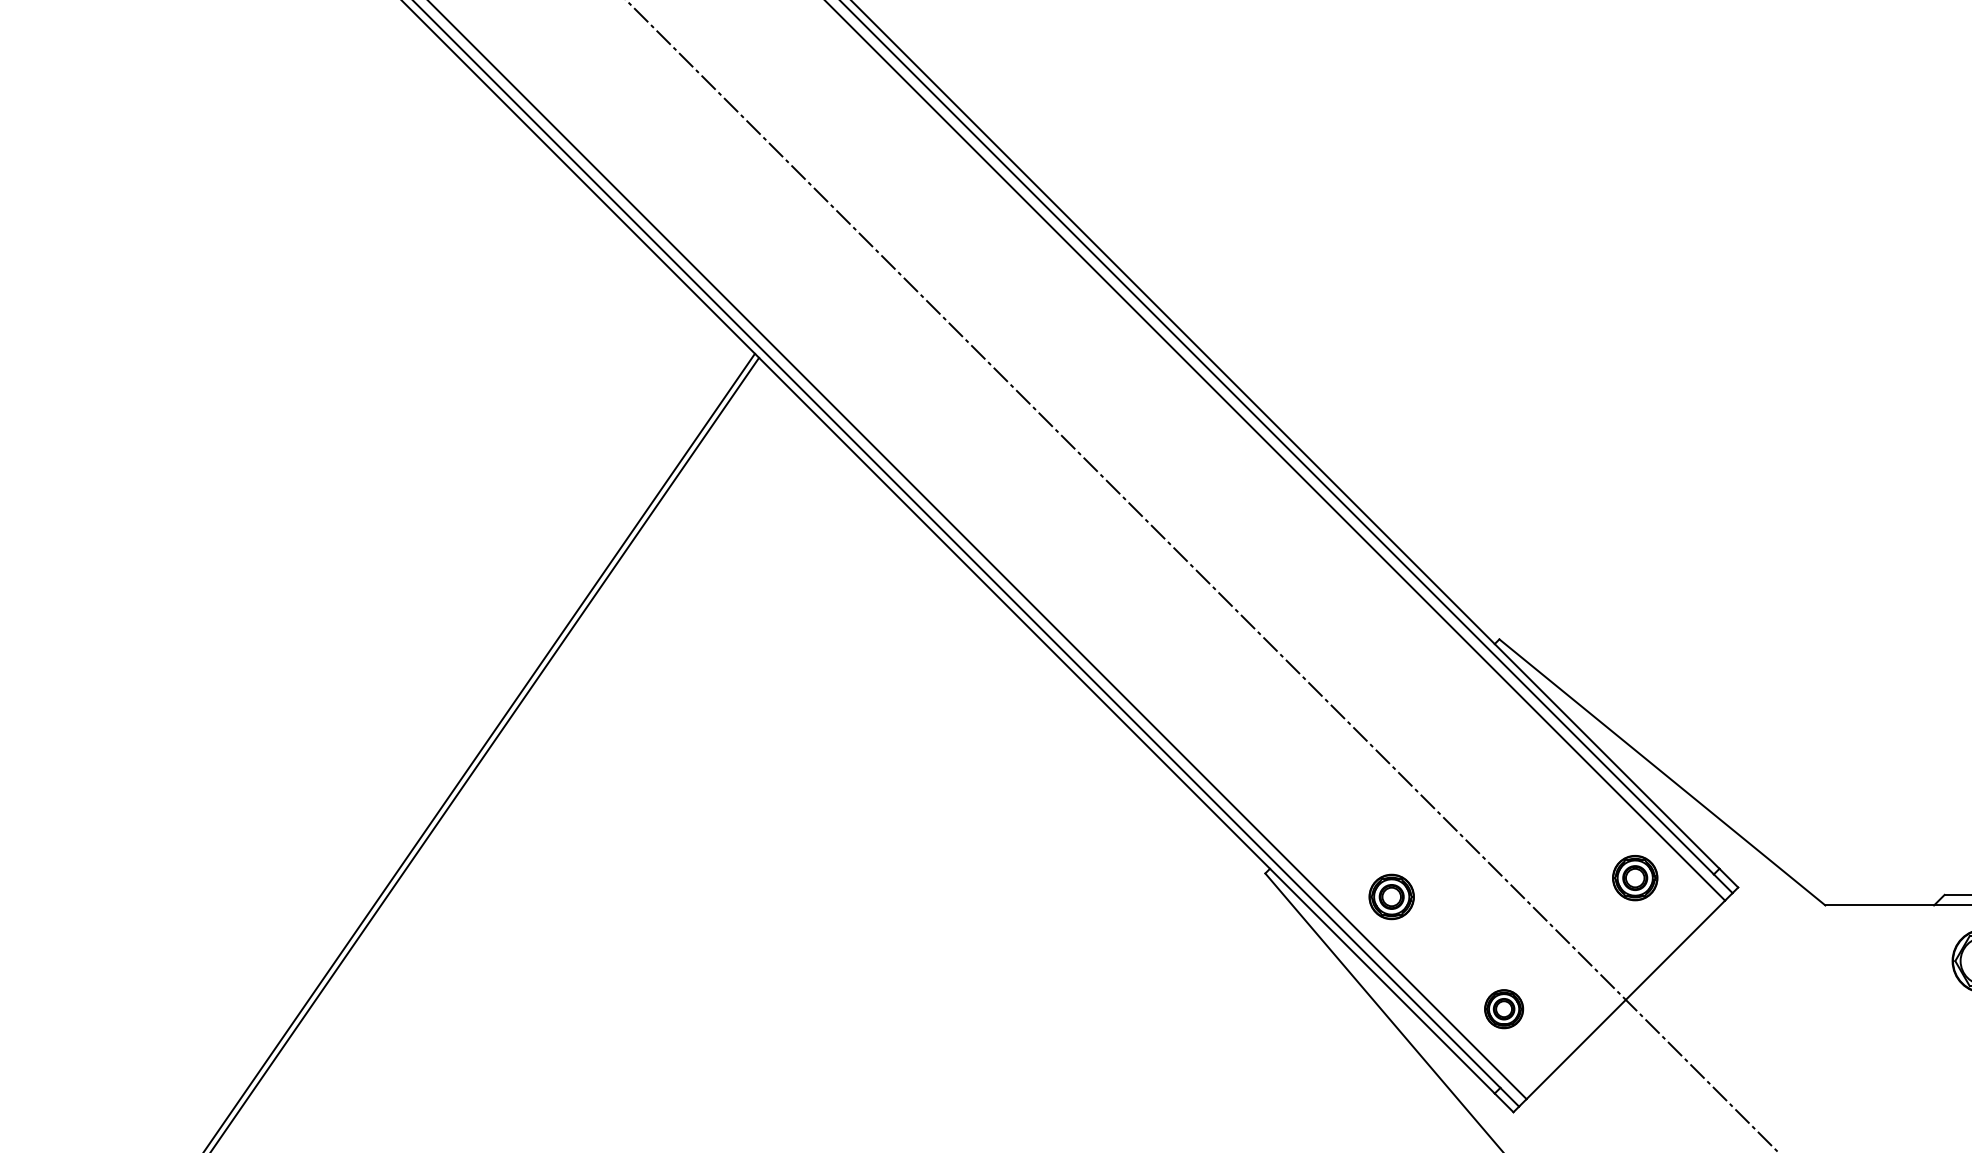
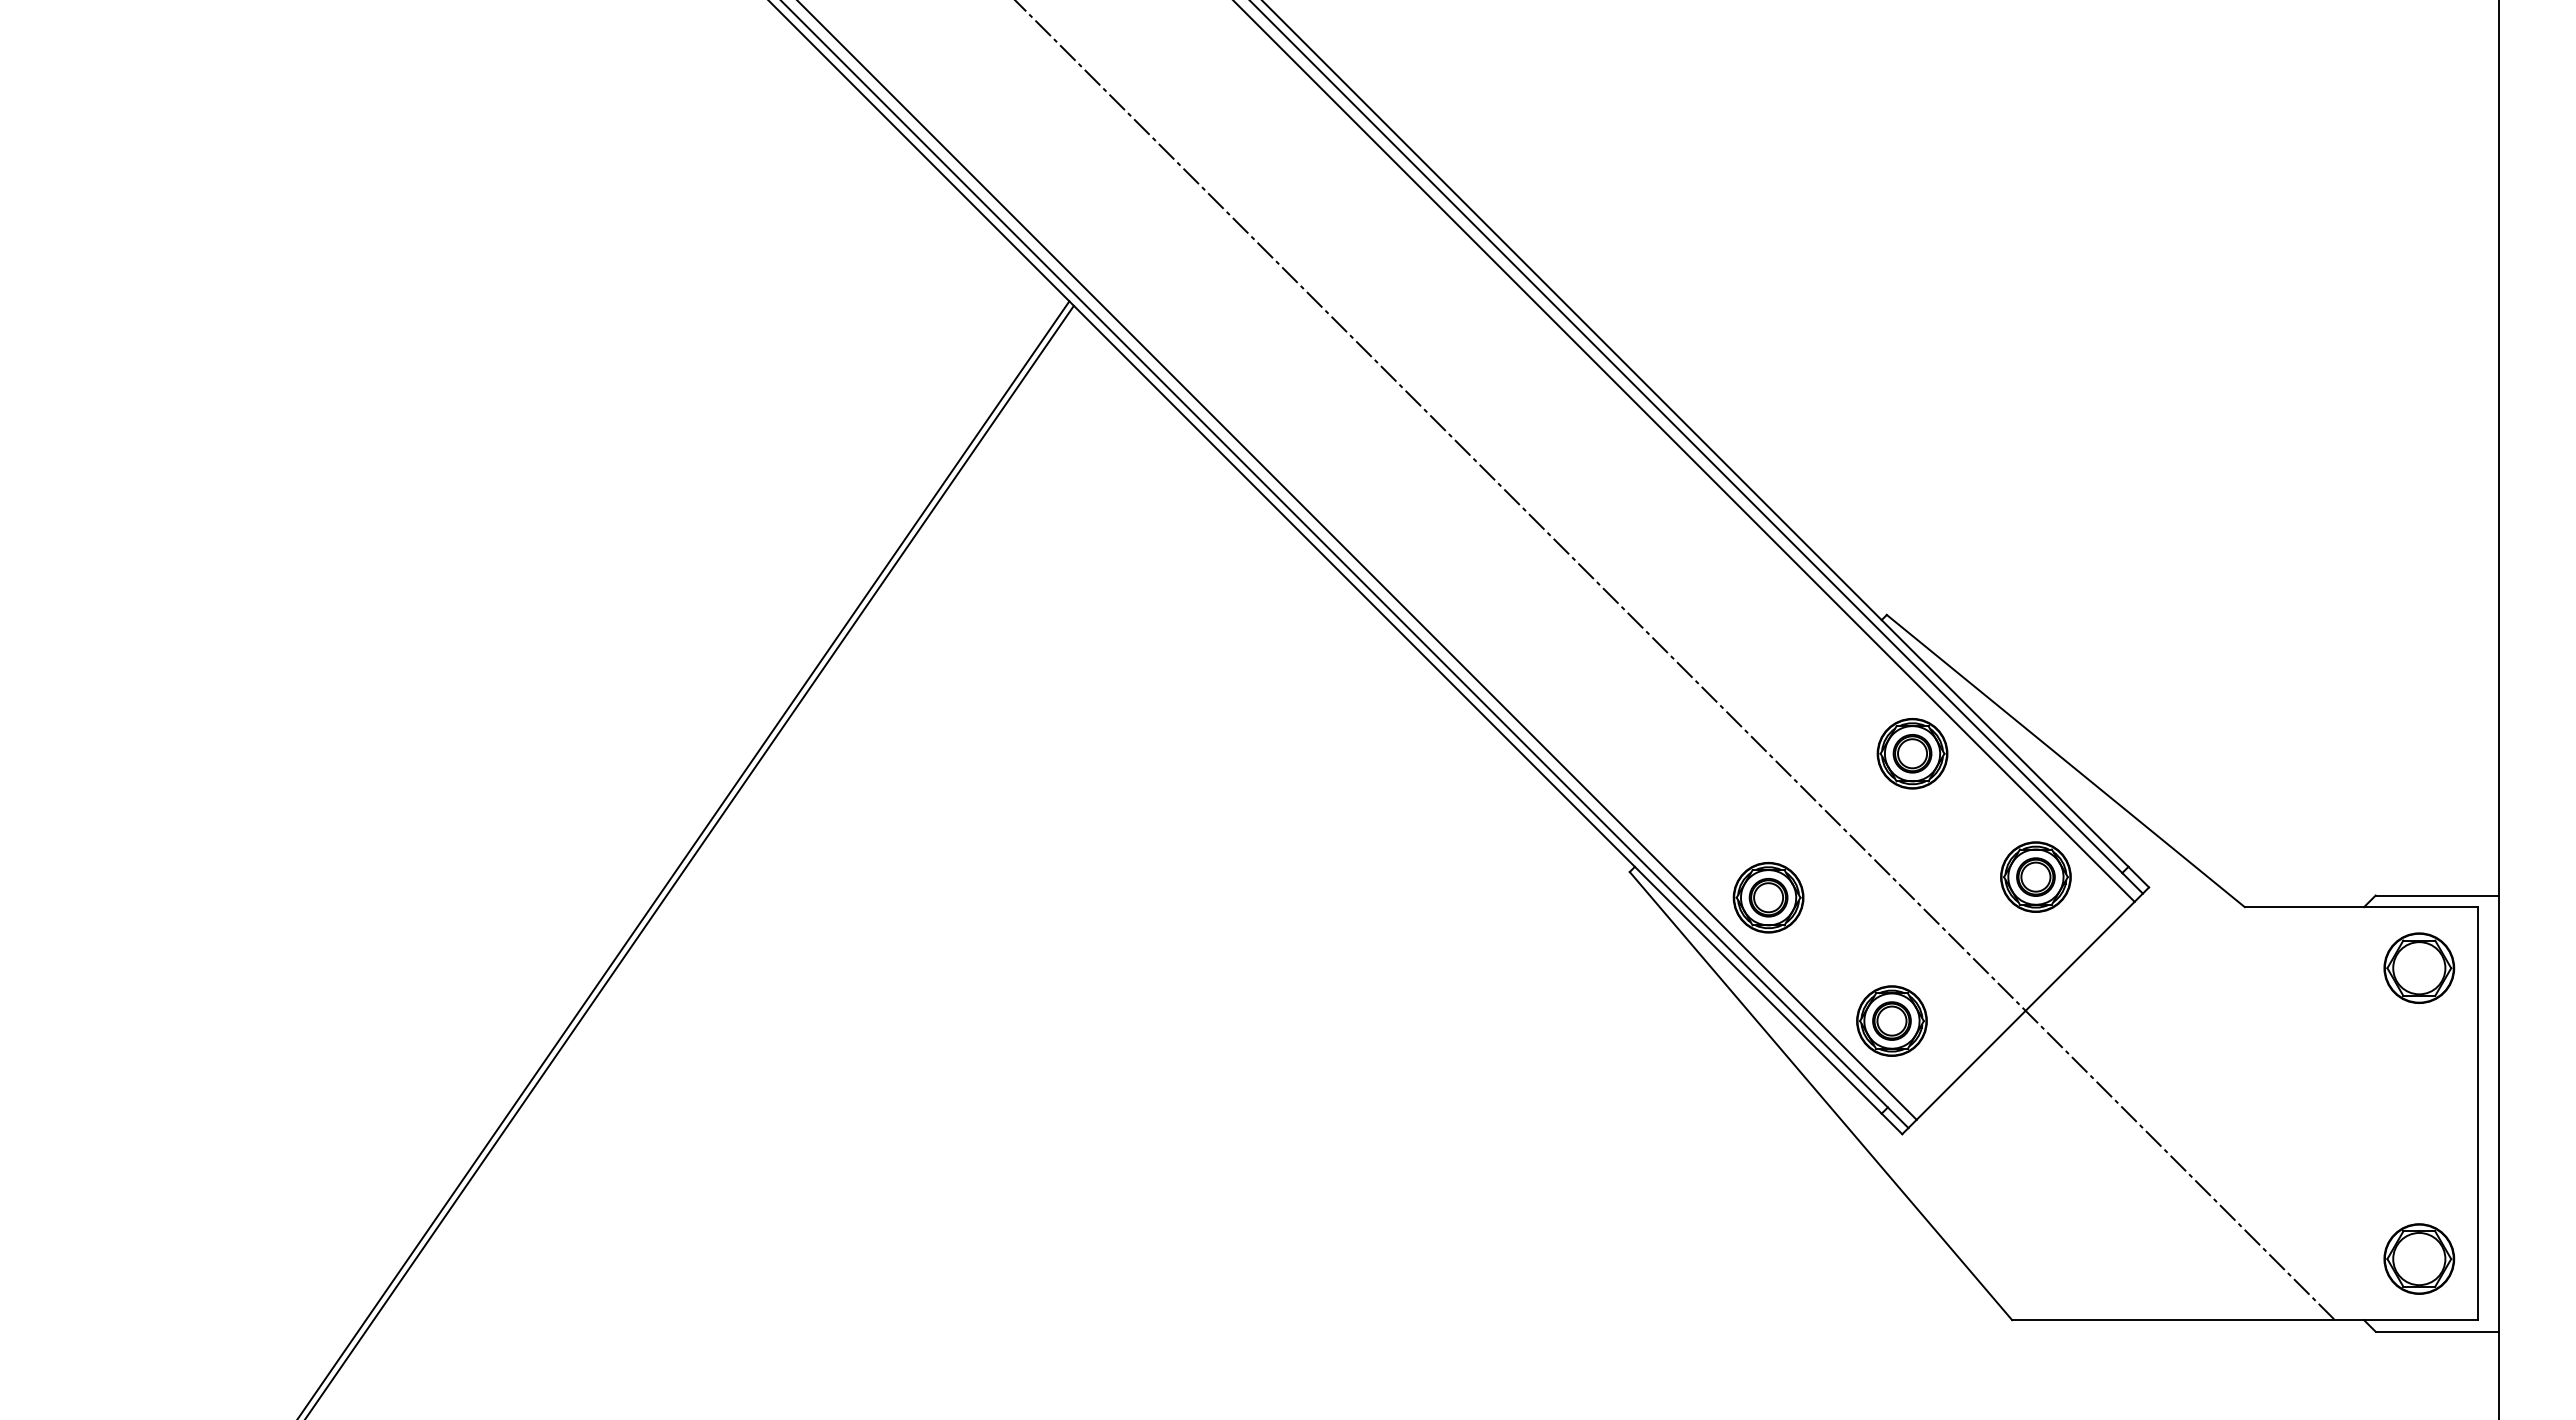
part: (1522, 765) -> (1912, 753), added
part: (1634, 877) -> (2035, 876), size x1.43
part: (1391, 896) -> (1768, 897), size x1.43
part: (1503, 1008) -> (1891, 1020), size x1.67

